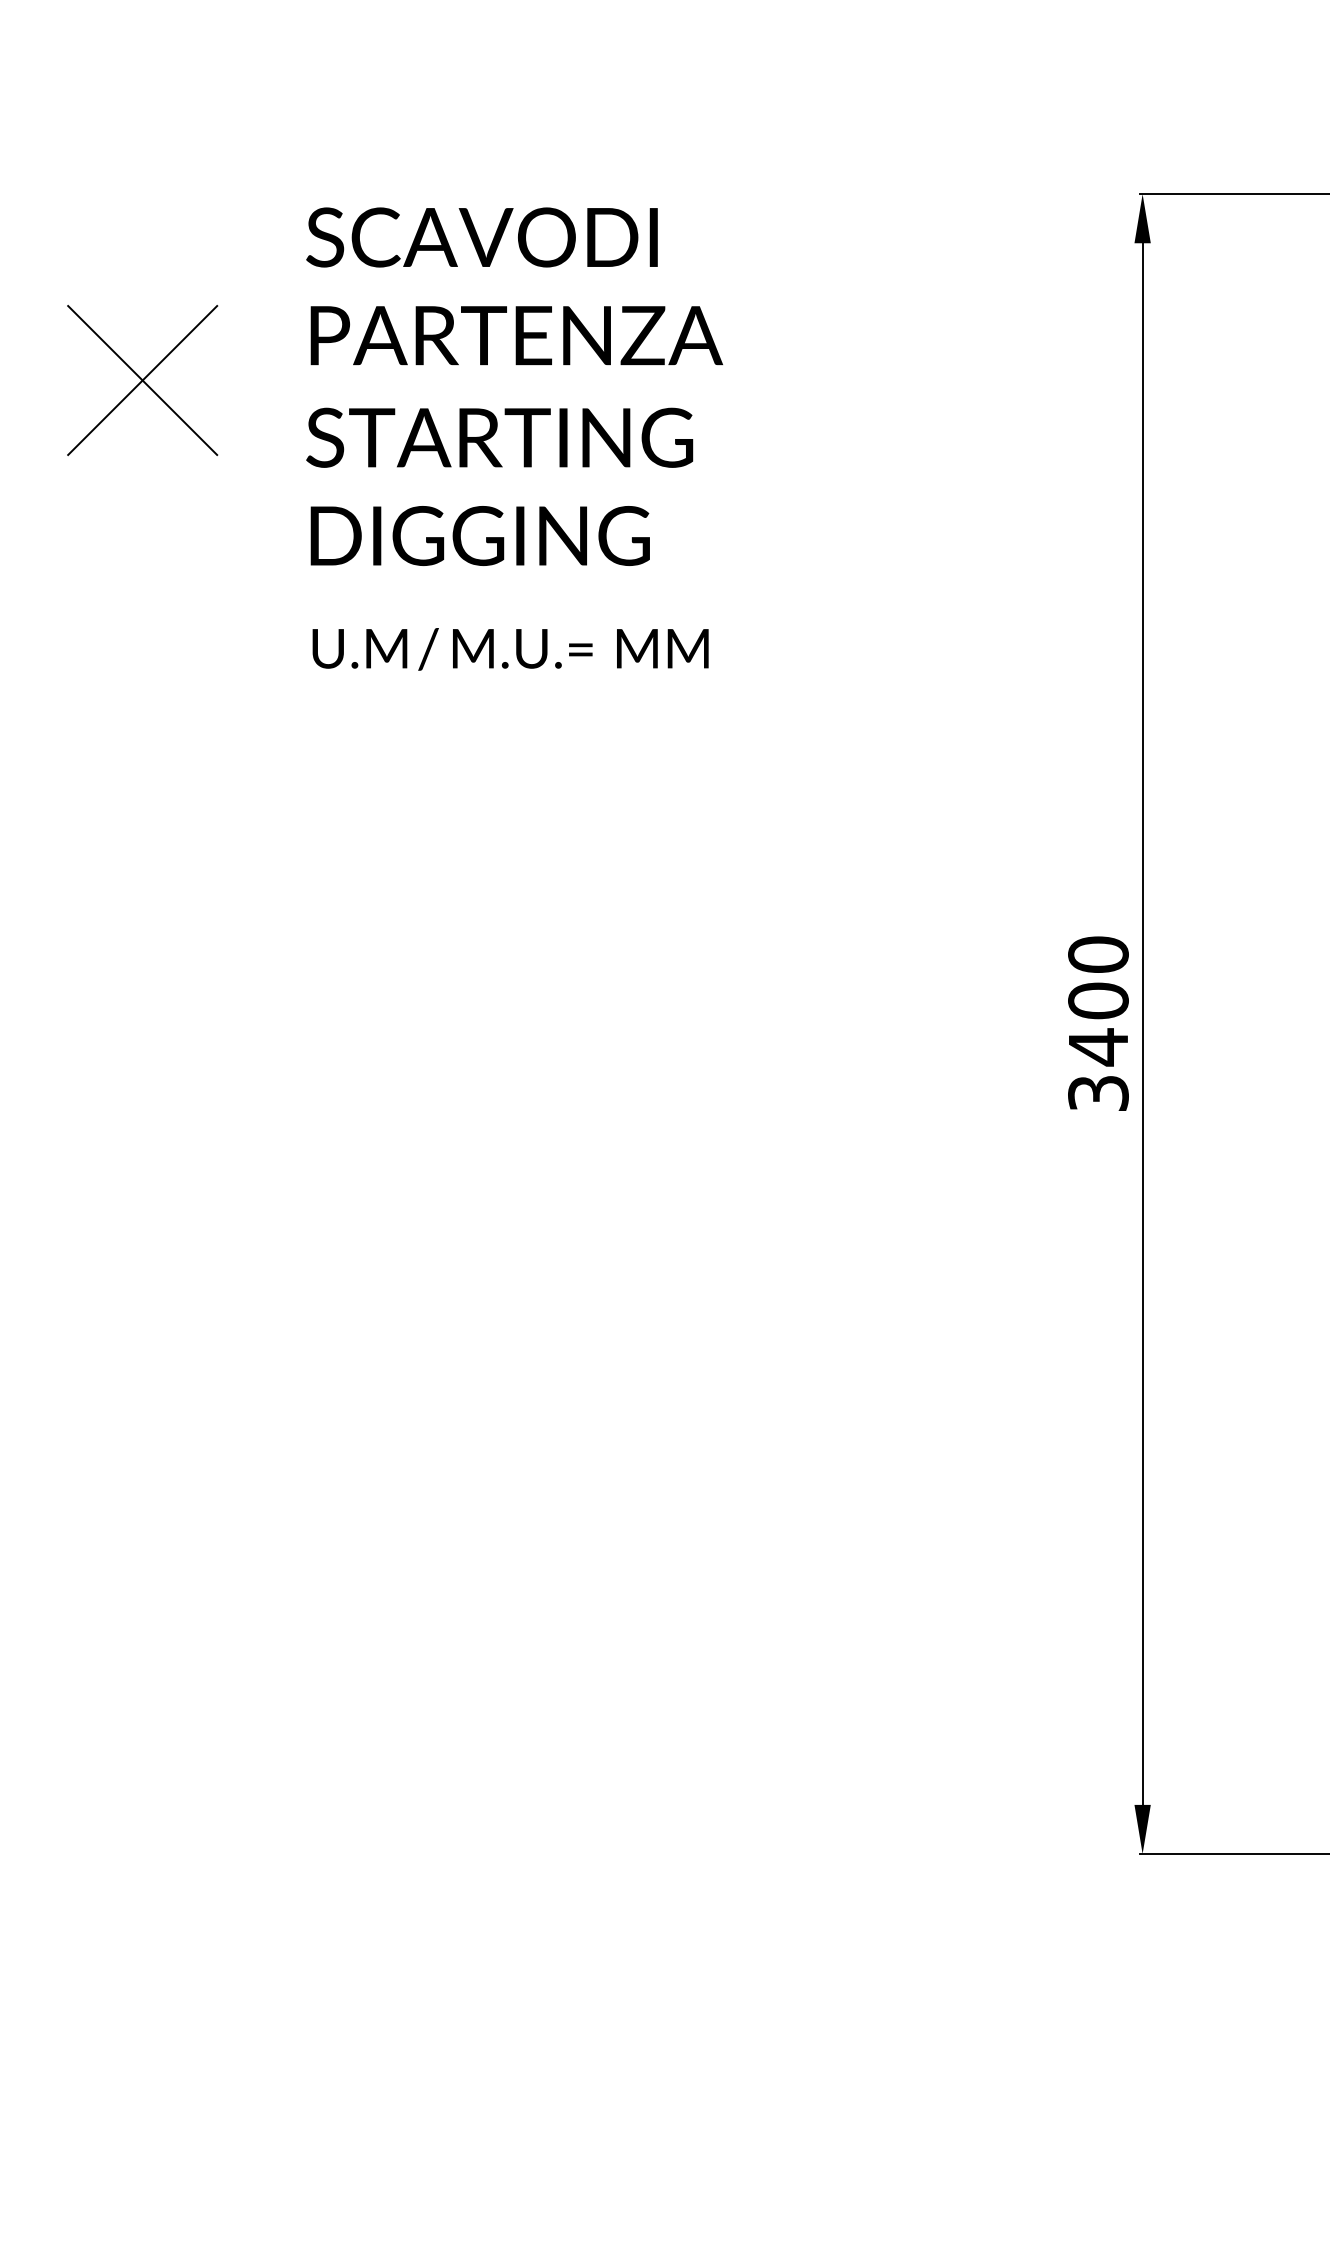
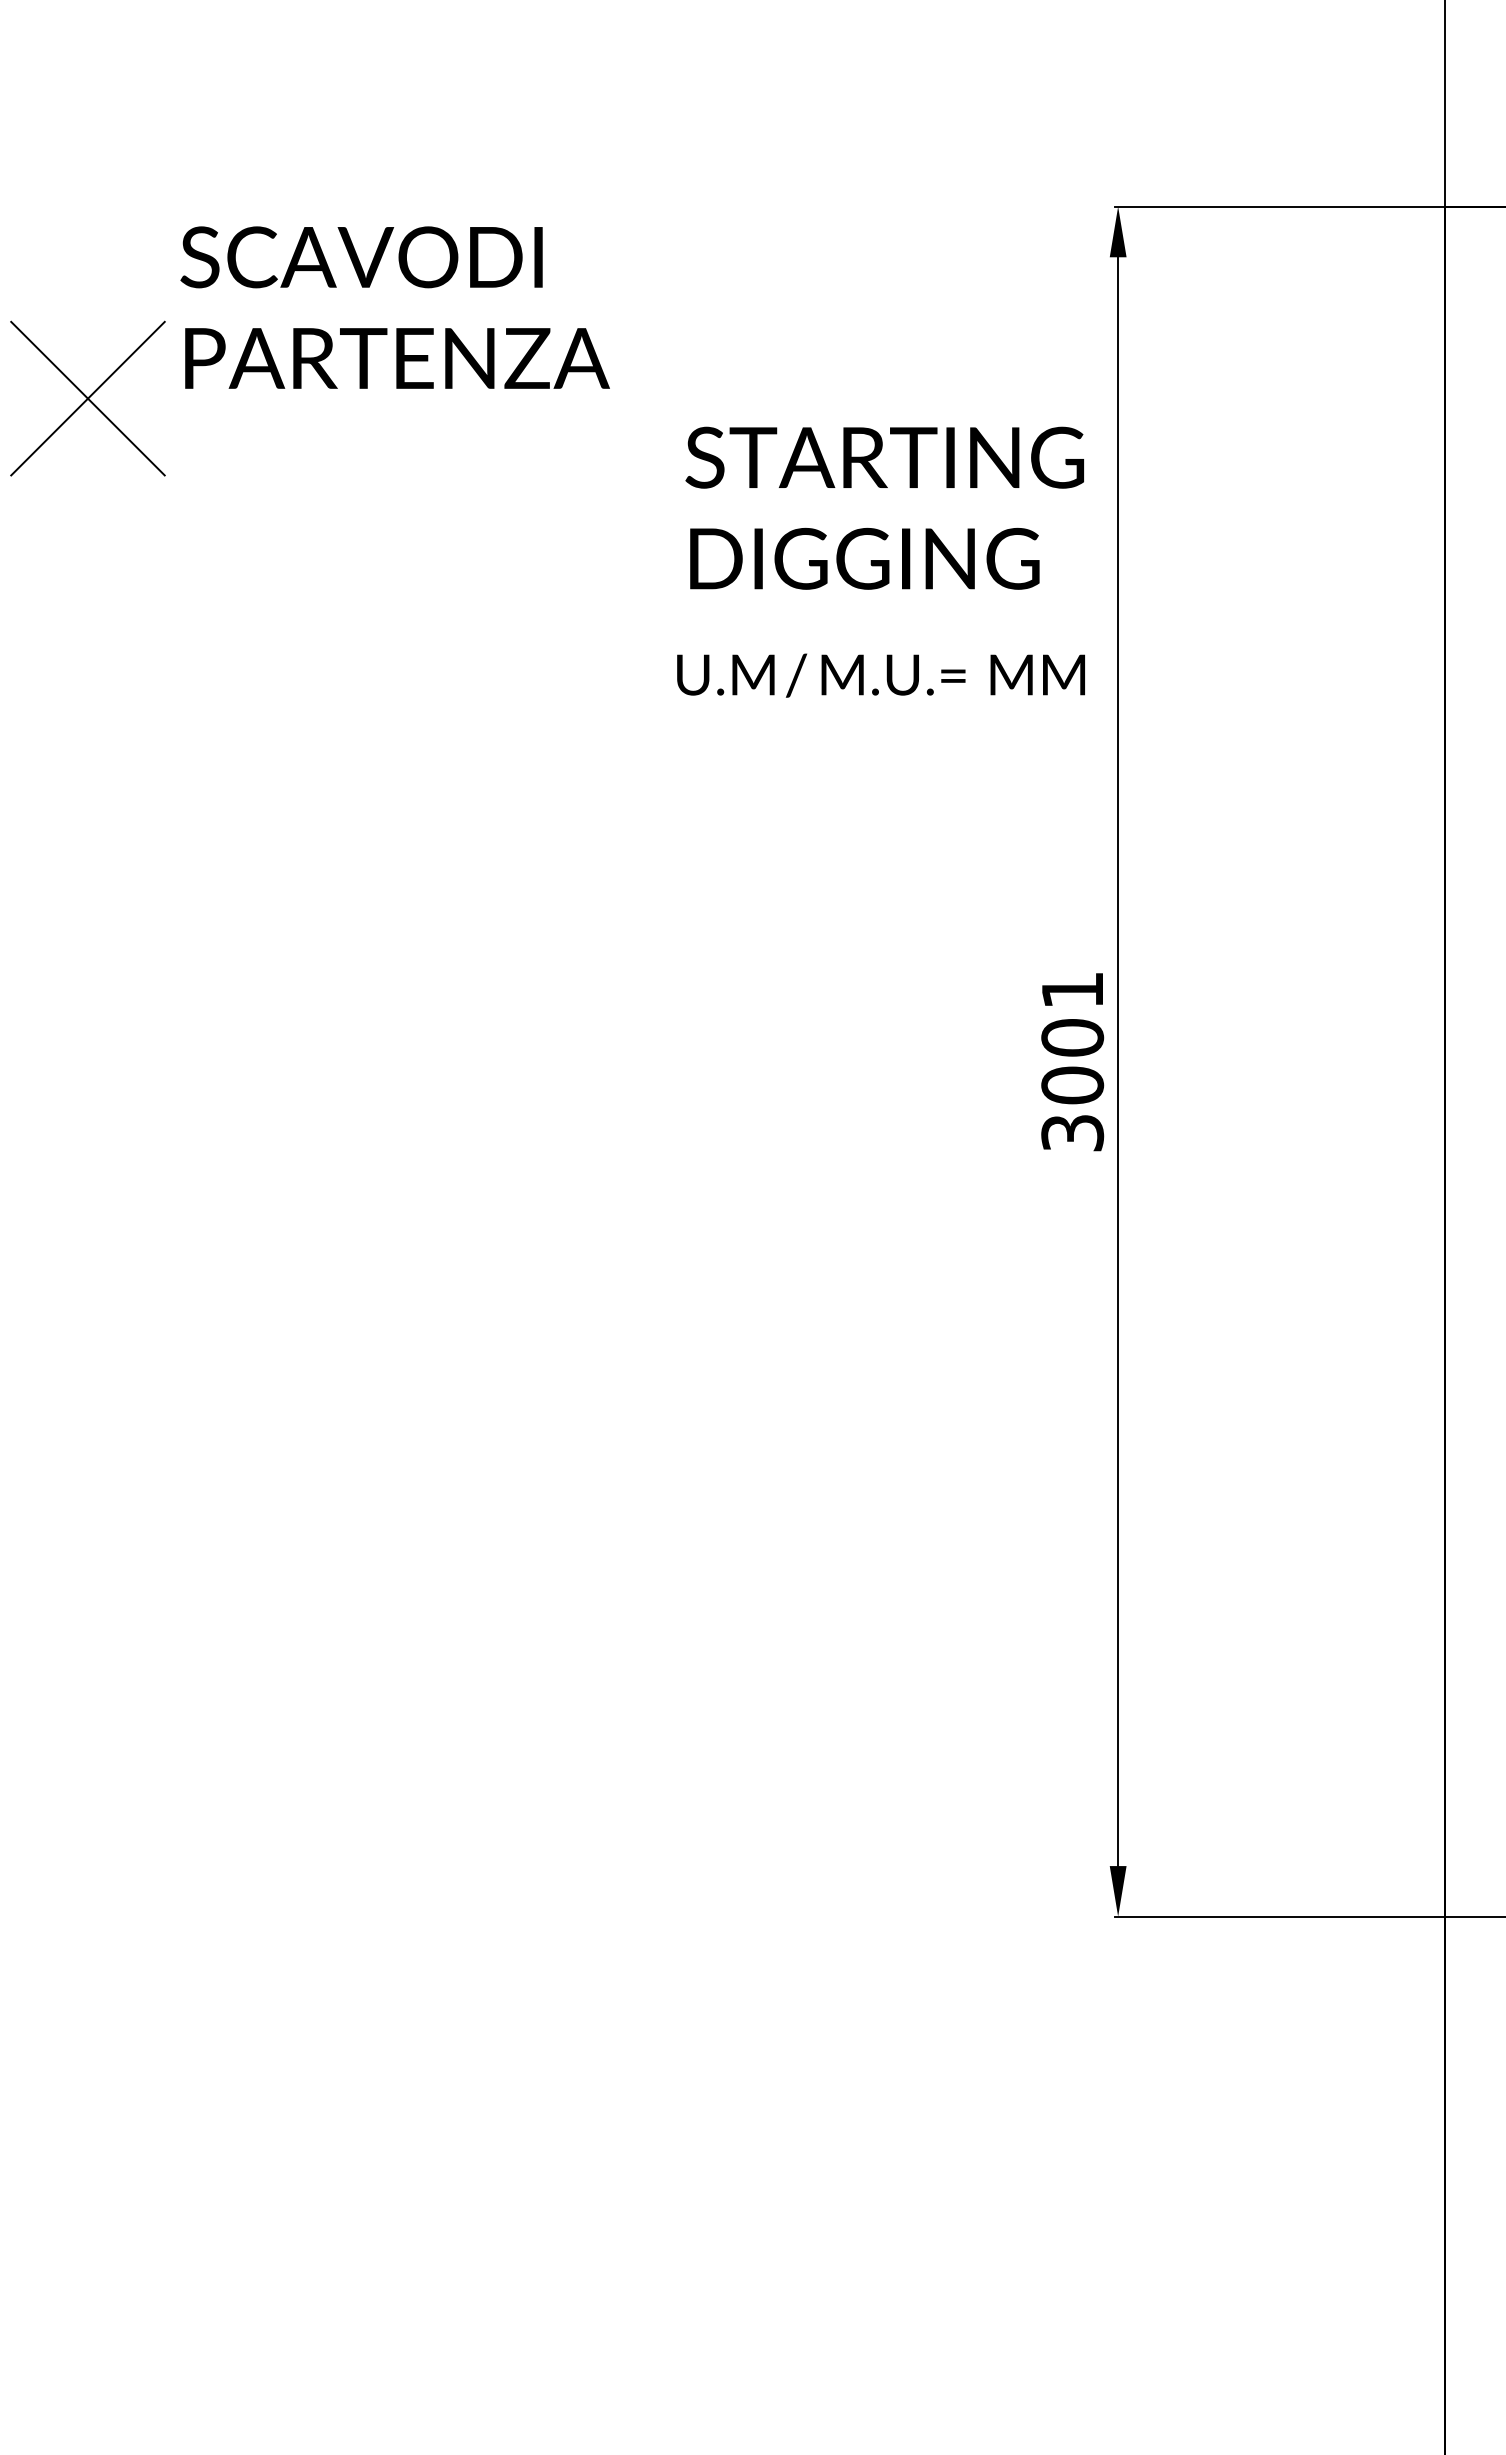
text: (513, 286) -> (394, 307), moved
text: (499, 486) -> (884, 507), moved
text: (510, 649) -> (880, 675), moved
text: (1098, 1001) -> (1072, 1038), 3400 -> 3001

